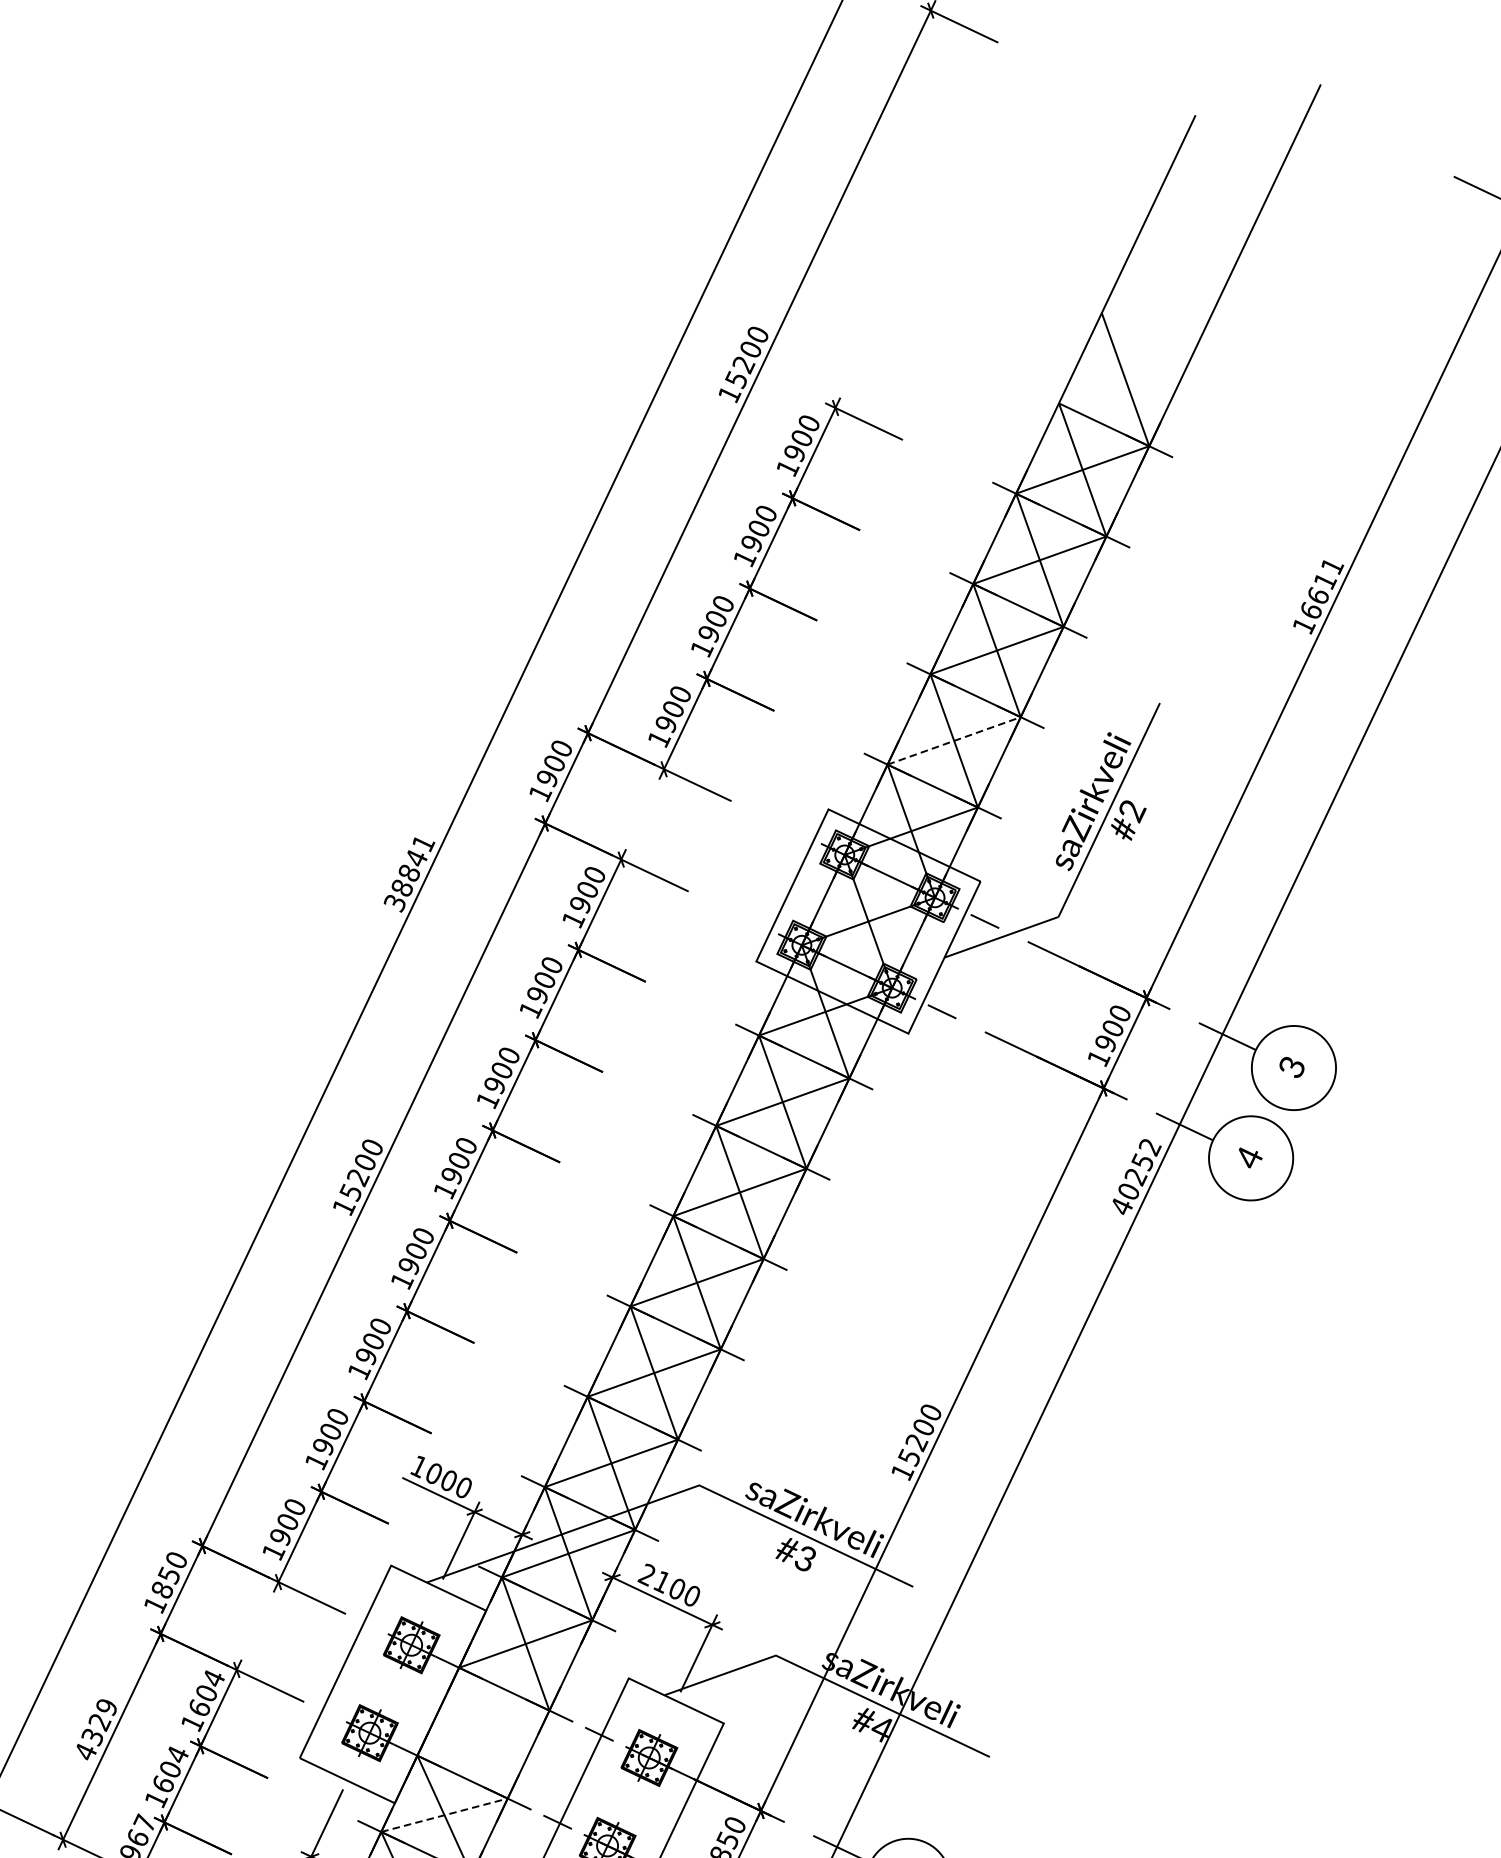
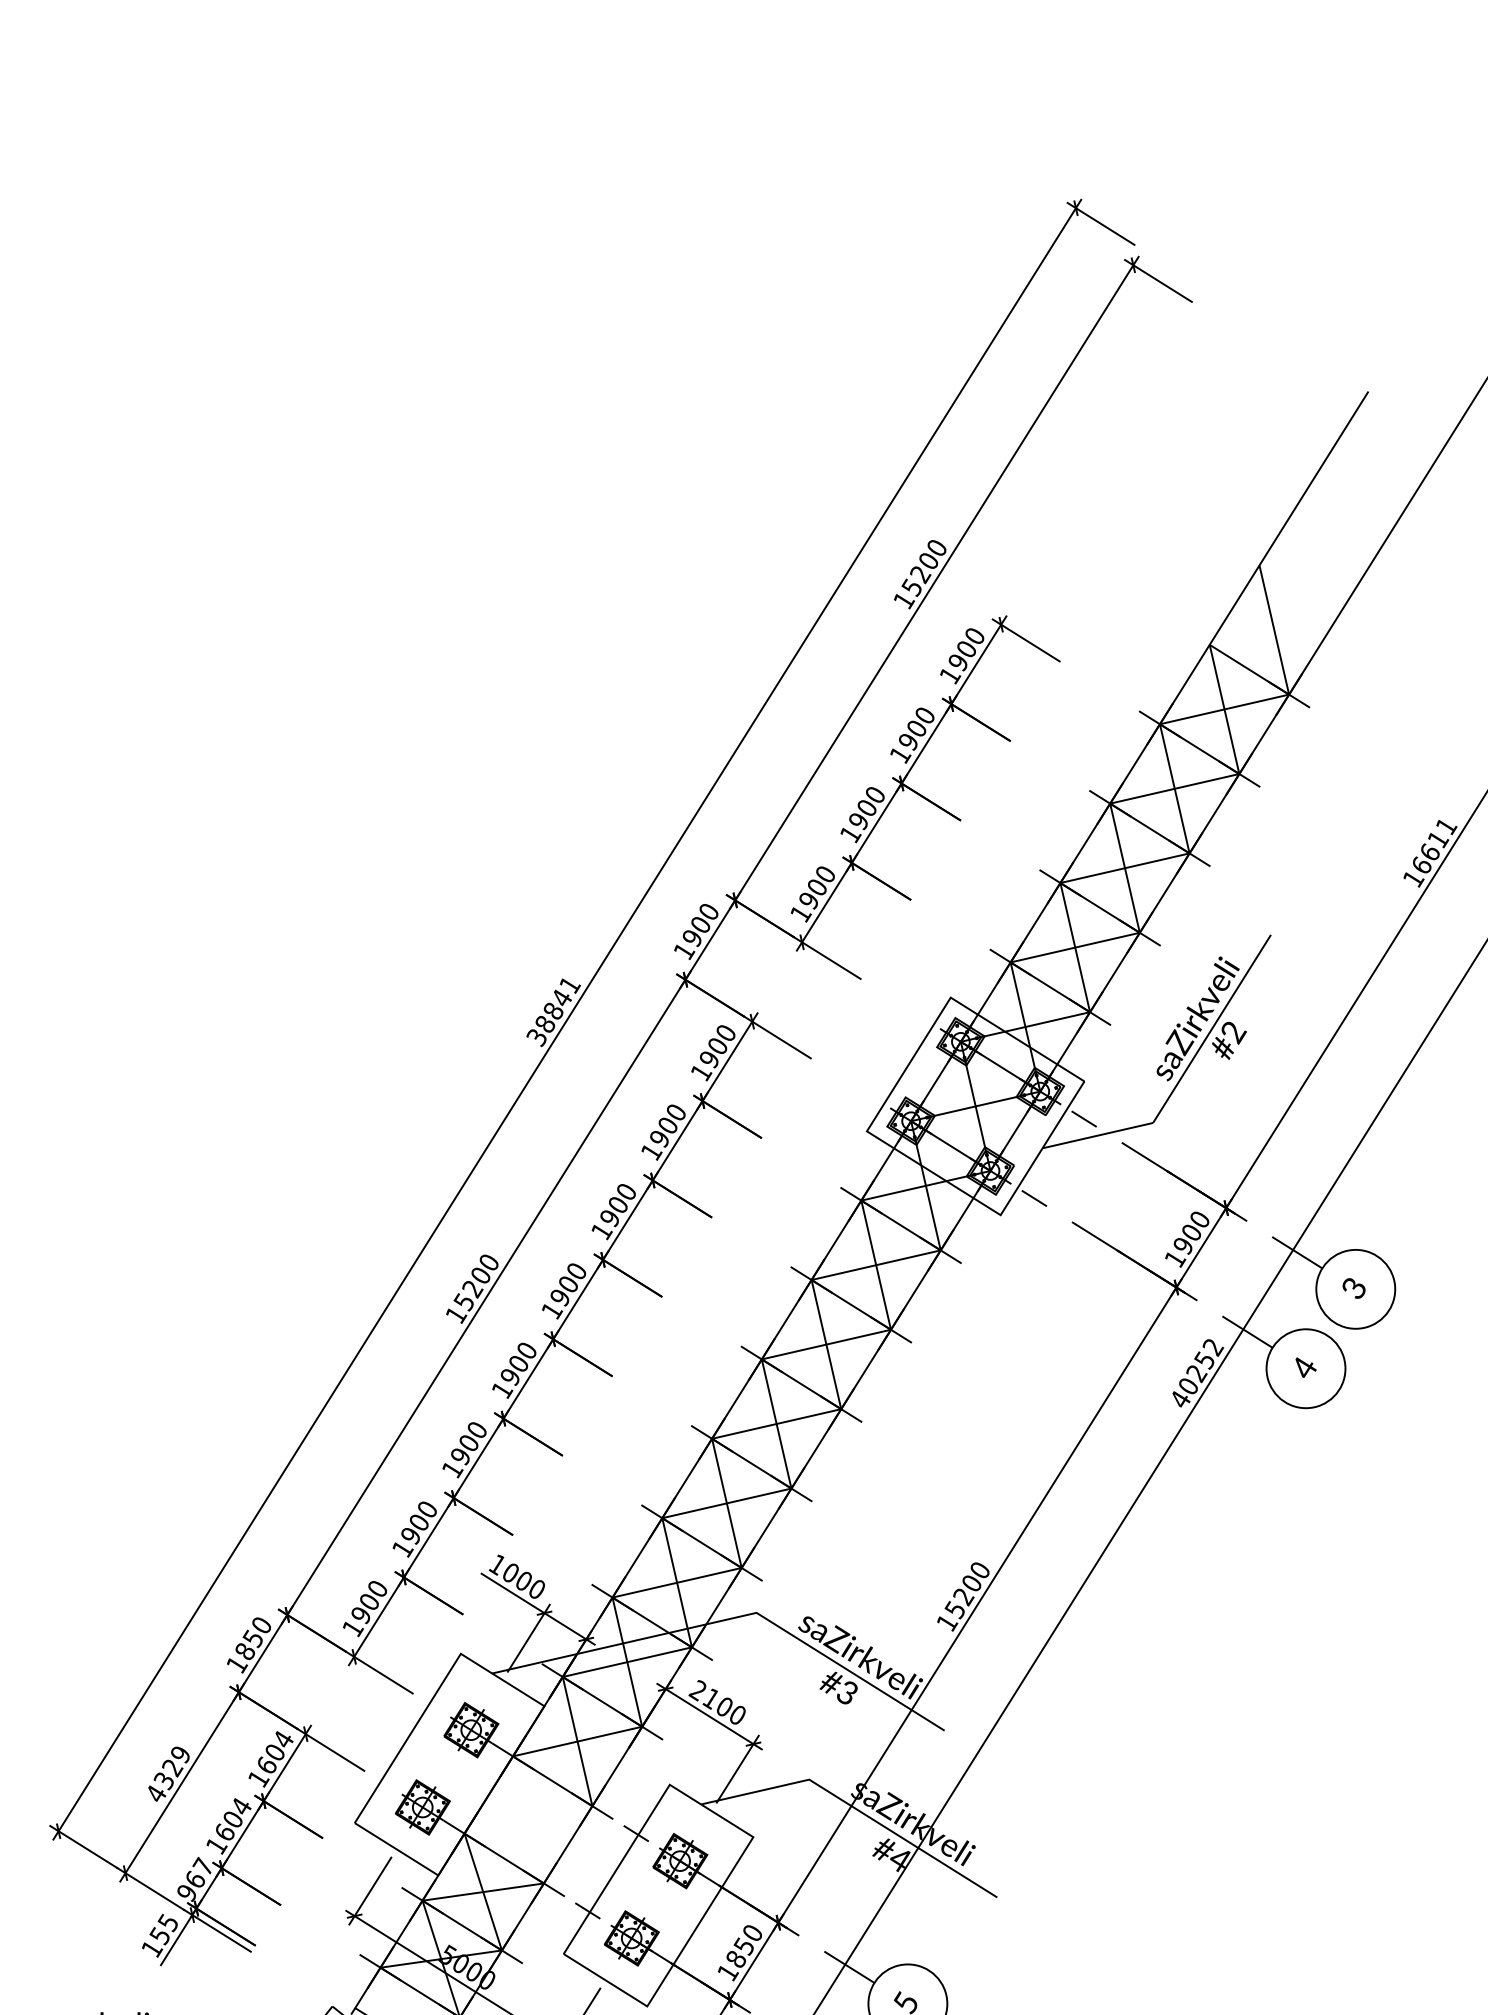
line: (954, 740) -> (1075, 947), dashed -> solid
line: (444, 1815) -> (483, 1892), dashed -> solid

